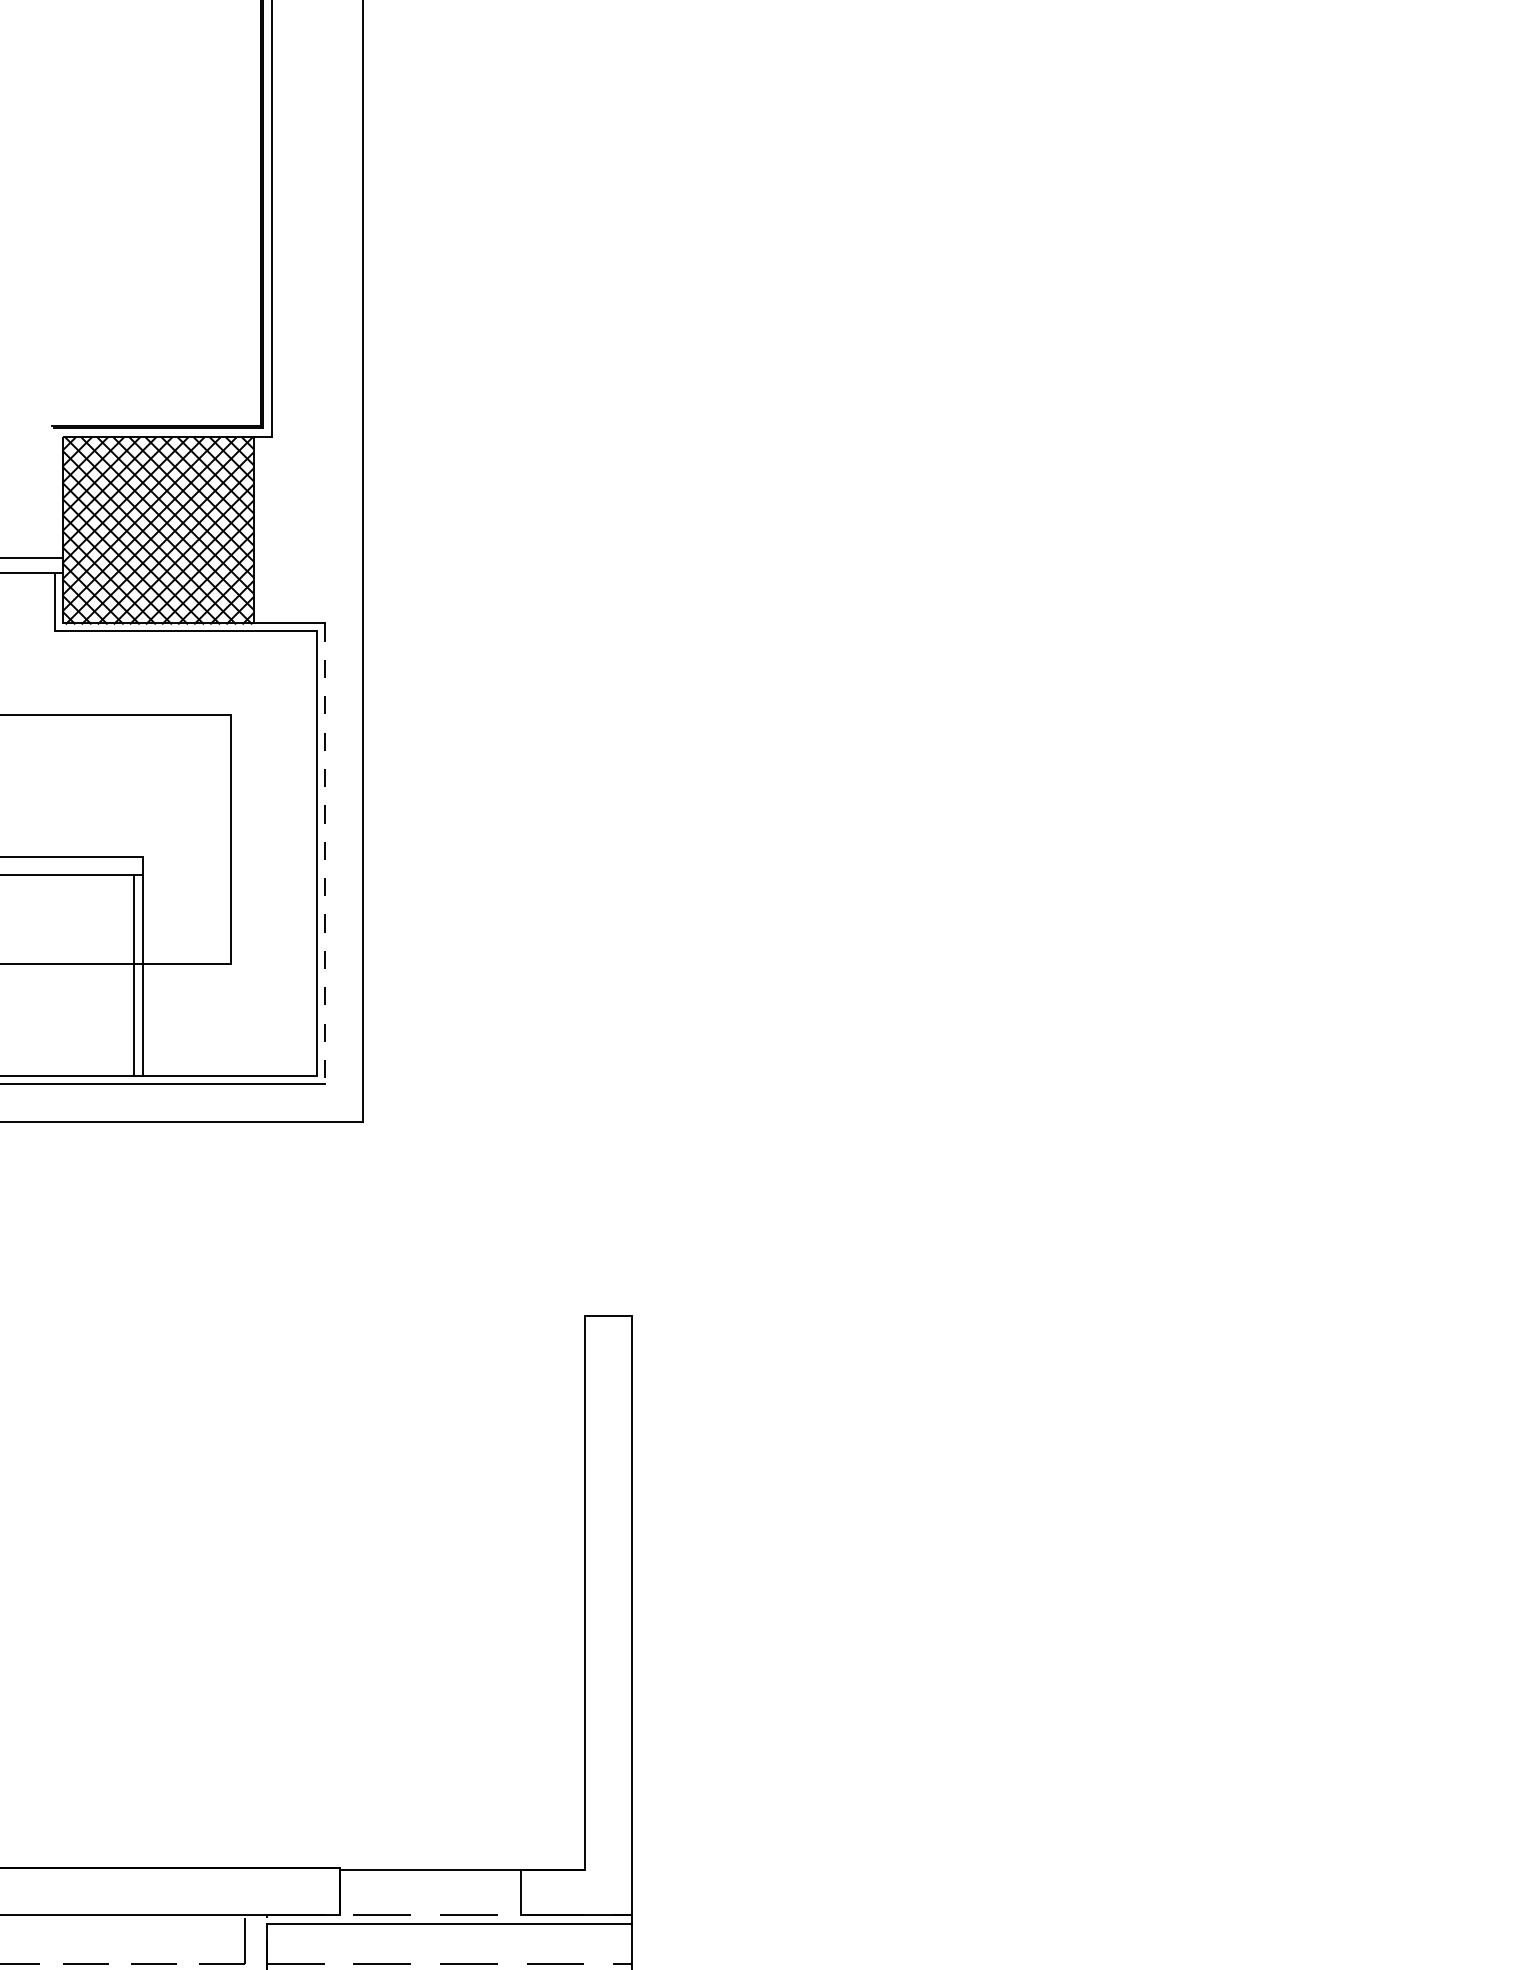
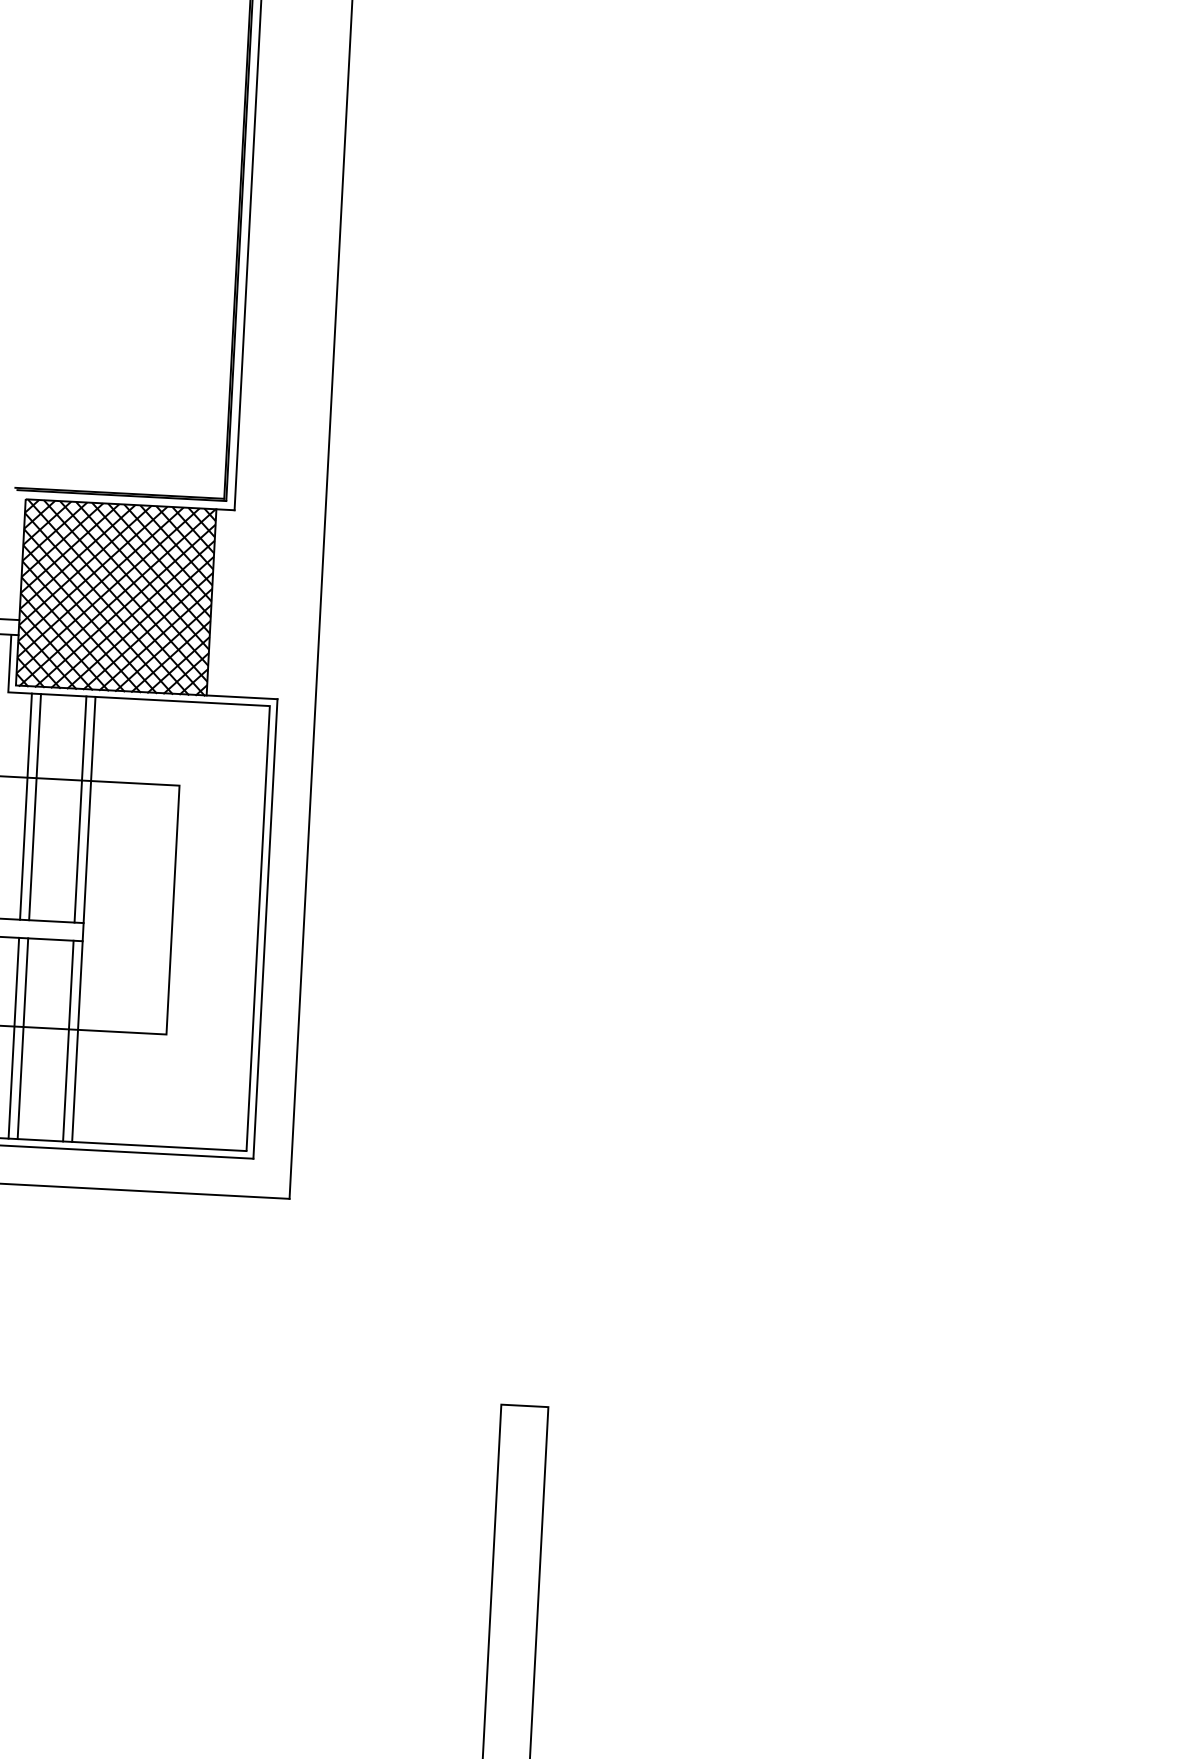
line: (79, 743) -> (26, 806), added
line: (88, 743) -> (35, 806), added
line: (133, 743) -> (80, 809), added
line: (142, 743) -> (89, 809), added
line: (324, 854) -> (265, 929), dashed -> solid
line: (79, 975) -> (14, 1037), added
line: (88, 975) -> (23, 1038), added

